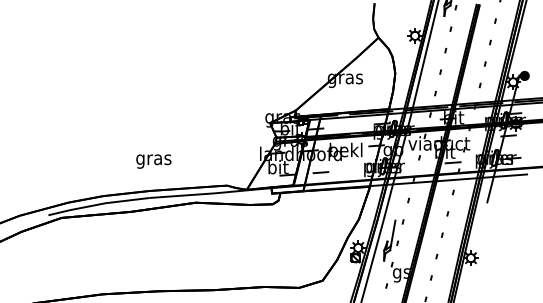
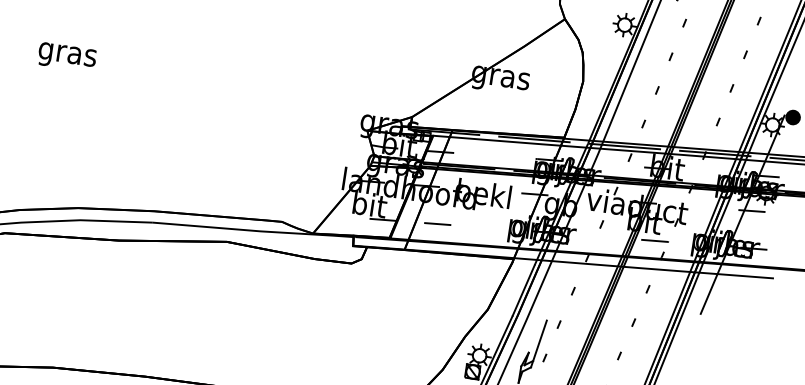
text: (153, 161) -> (66, 57), moved

